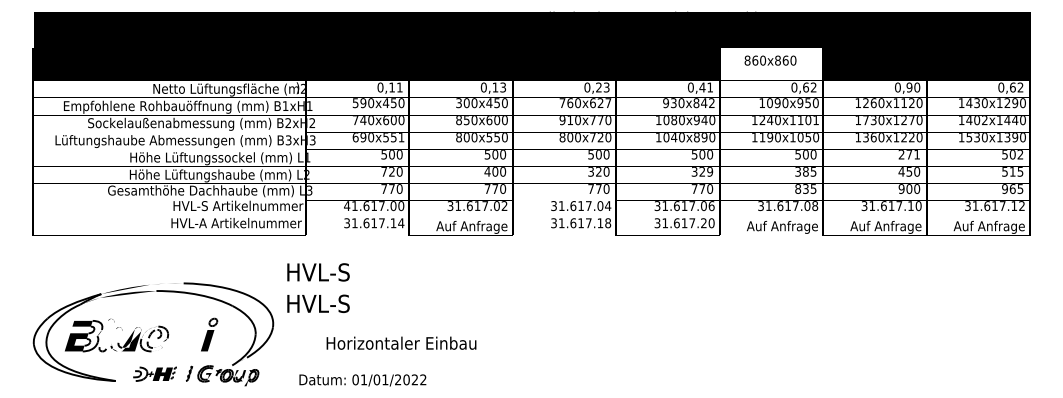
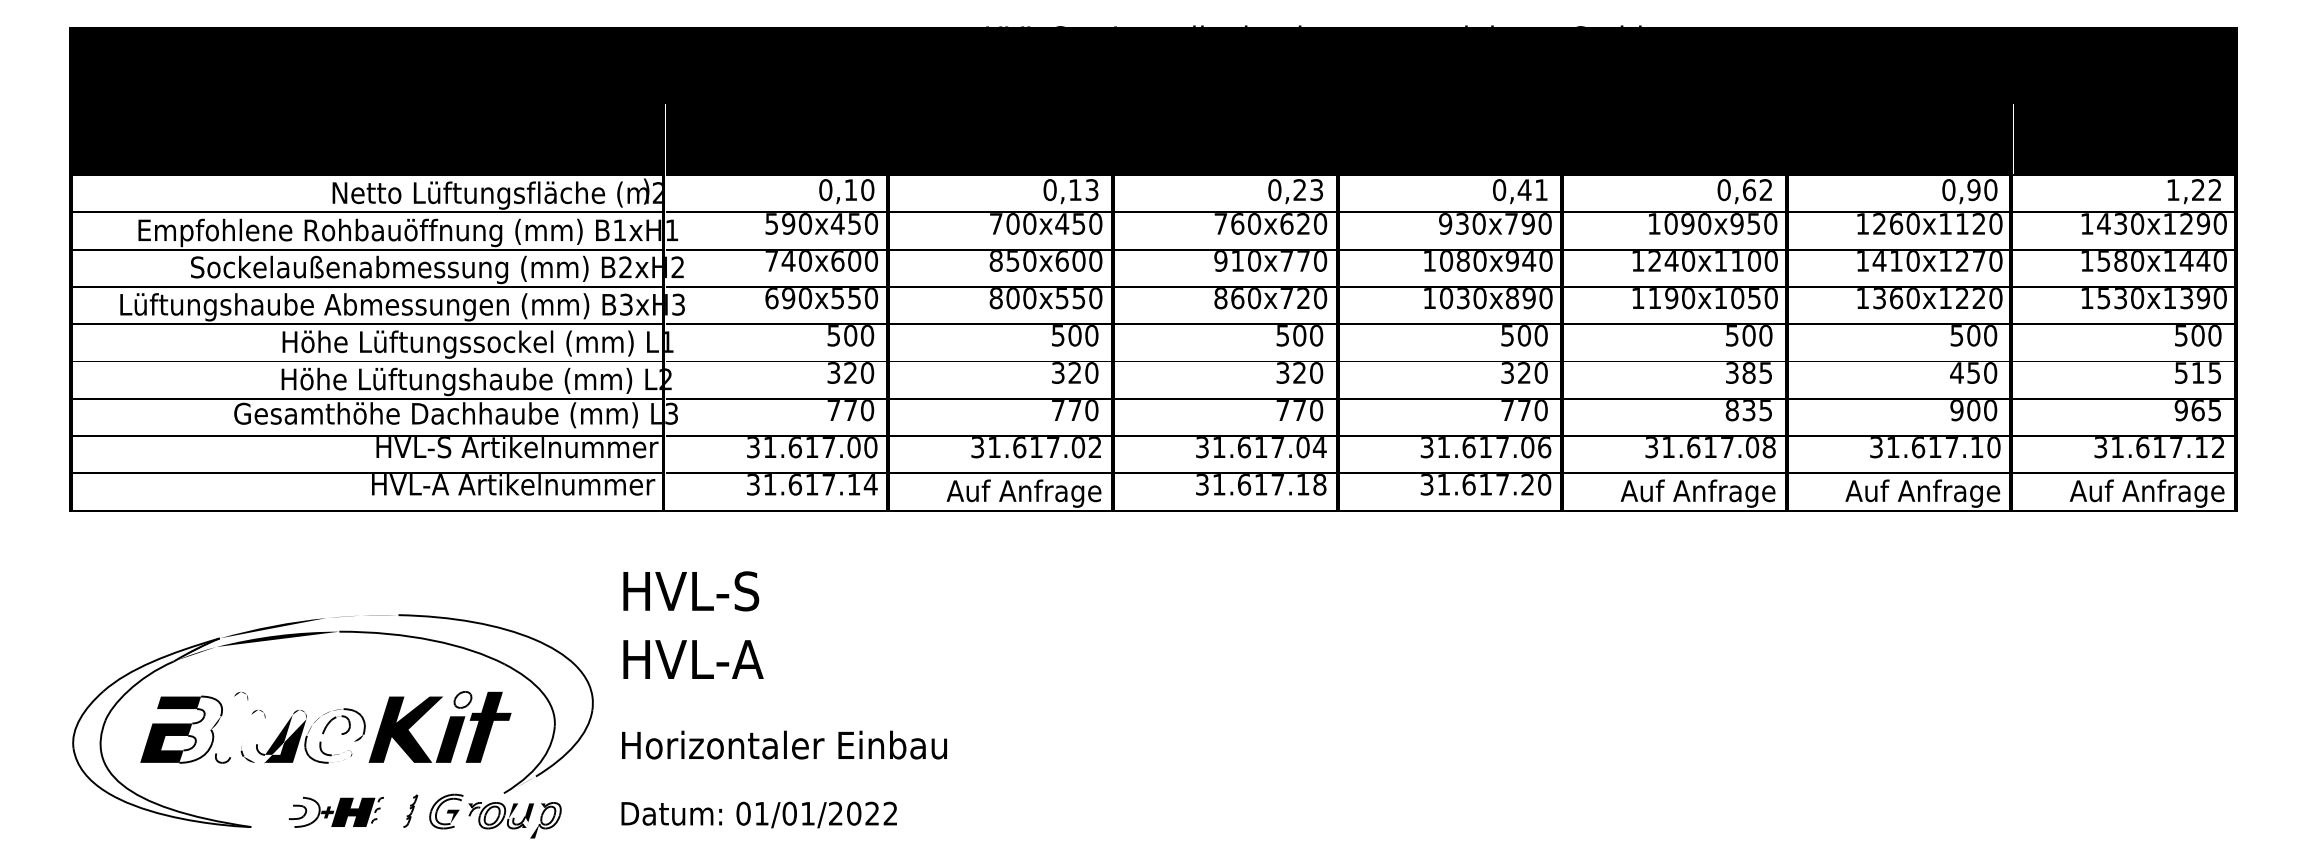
fill: (32, 29) -> (70, 64), added
fill: (771, 63) -> (1674, 137), added
fill: (771, 63) -> (1674, 137), added
text: (399, 87) -> (866, 189), 0,11 -> 0,10
text: (1006, 87) -> (2184, 189), 0,62 -> 1,22
text: (458, 103) -> (995, 224), 300x450 -> 700x450
text: (608, 103) -> (1320, 224), 760x627 -> 760x620
text: (703, 103) -> (1526, 224), 930x842 -> 930x790
text: (816, 120) -> (1772, 261), 1240x1101 -> 1240x1100
text: (869, 120) -> (1887, 261), 1730x1270 -> 1410x1270
text: (976, 120) -> (2119, 261), 1402x1440 -> 1580x1440
fill: (168, 131) -> (365, 285), added
text: (401, 137) -> (871, 298), 690x551 -> 690x550
text: (570, 137) -> (1238, 298), 800x720 -> 860x720
text: (674, 137) -> (1463, 298), 1040x890 -> 1030x890
fill: (168, 148) -> (365, 322), added
text: (909, 154) -> (1973, 335), 271 -> 500
text: (1020, 154) -> (2214, 335), 502 -> 500
text: (384, 171) -> (834, 372), 720 -> 320
text: (491, 171) -> (1066, 372), 400 -> 320
text: (709, 171) -> (1539, 372), 329 -> 320
fill: (168, 200) -> (365, 435), added
fill: (564, 200) -> (1225, 435), added
text: (347, 206) -> (754, 448), 41.617.00 -> 31.617.00
fill: (356, 234) -> (773, 509), added
fill: (563, 234) -> (1222, 509), added
fill: (770, 234) -> (1672, 509), added
text: (344, 303) -> (747, 658), HVL-S -> HVL-A
fill: (224, 334) -> (487, 726), added
fill: (186, 335) -> (404, 728), added
text: (401, 342) -> (784, 743), moved
text: (362, 380) -> (758, 815), moved

